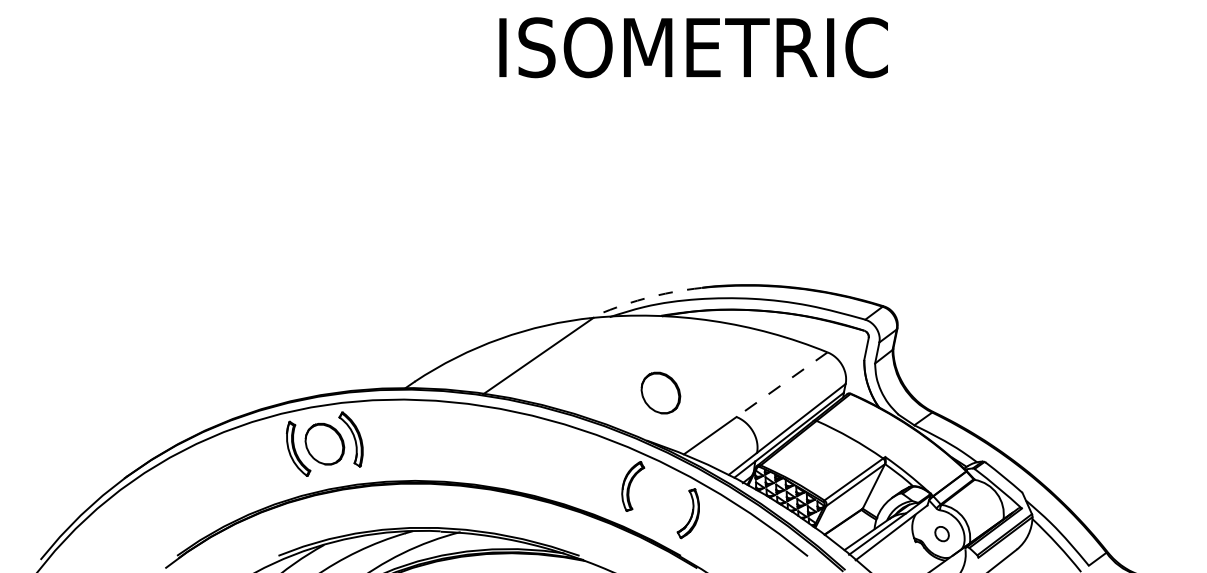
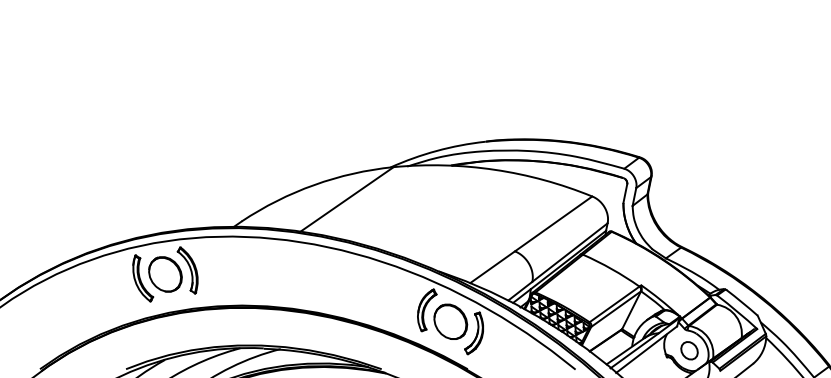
arc: (644, 298) -> (436, 150), dashed -> solid
line: (782, 384) -> (554, 223), dashed -> solid
part: (660, 392) -> (450, 321), moved
part: (941, 533) -> (688, 350), size x1.43

